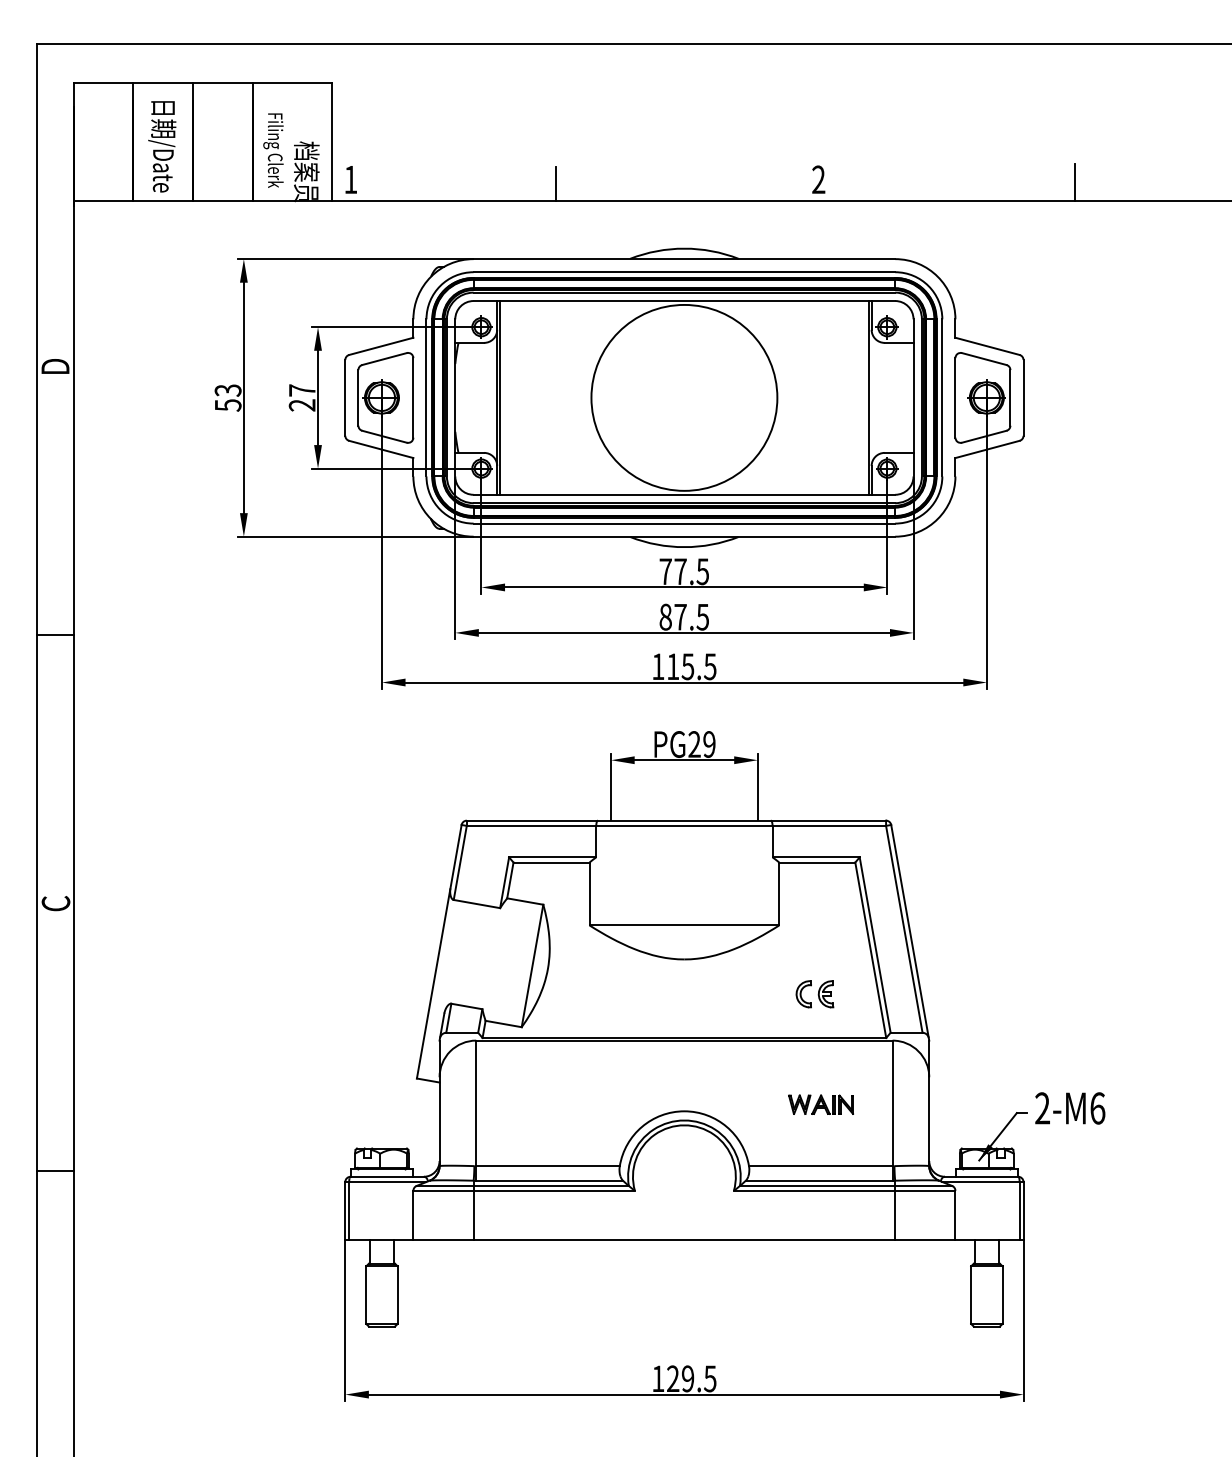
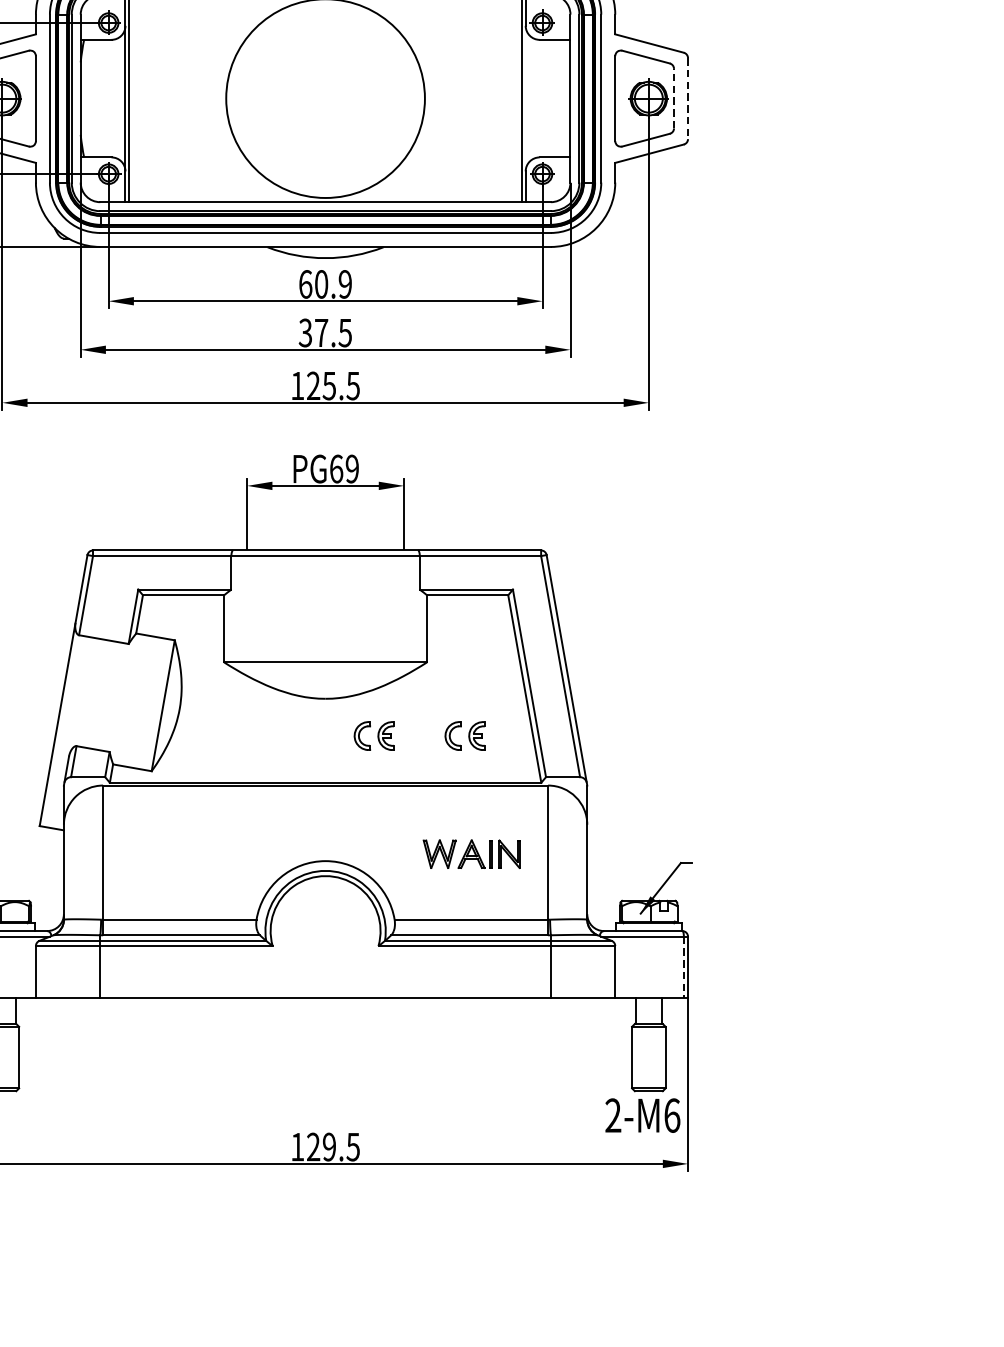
line: (1010, 397) -> (674, 98), solid -> dashed
line: (1023, 397) -> (688, 98), solid -> dashed
text: (683, 571) -> (324, 284), 77.5 -> 60.9
text: (665, 616) -> (305, 332), 87.5 -> 37.5
text: (673, 666) -> (313, 385), 115.5 -> 125.5
text: (694, 744) -> (336, 469), PG29 -> PG69
part: (729, 994) -> (373, 736), added
part: (820, 1104) -> (471, 853), size x1.4
text: (1070, 1108) -> (643, 1115), moved
line: (1019, 1210) -> (683, 967), solid -> dashed

